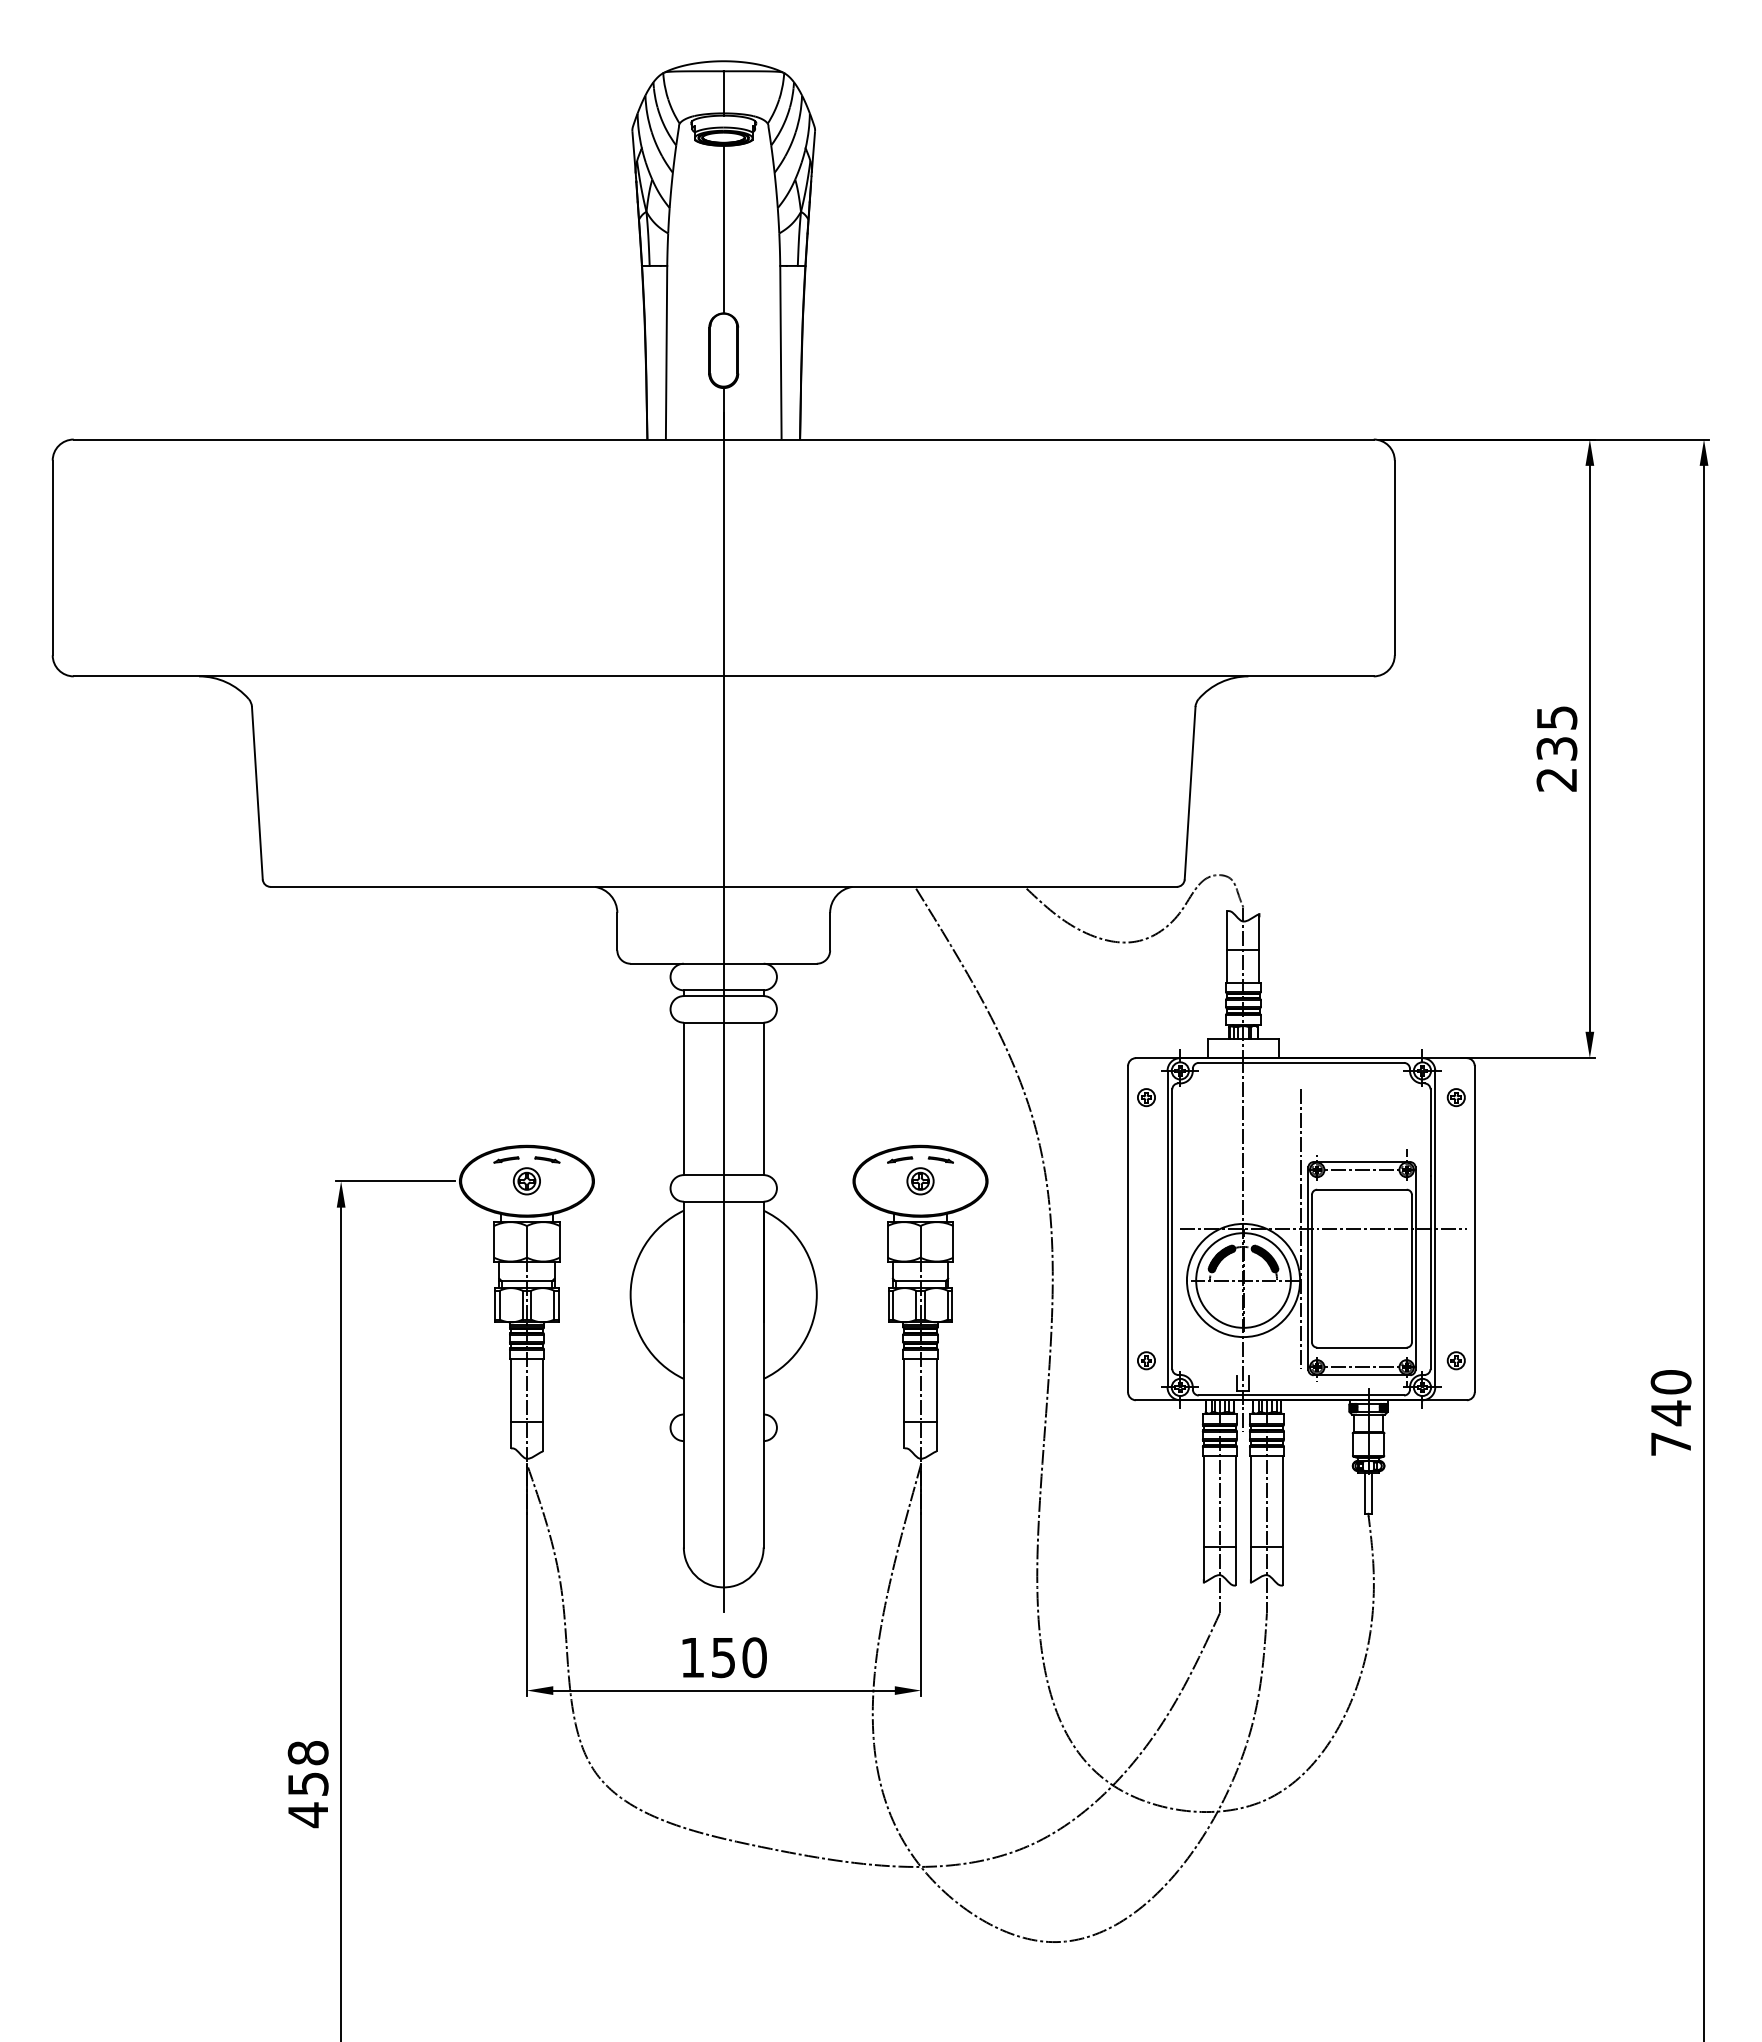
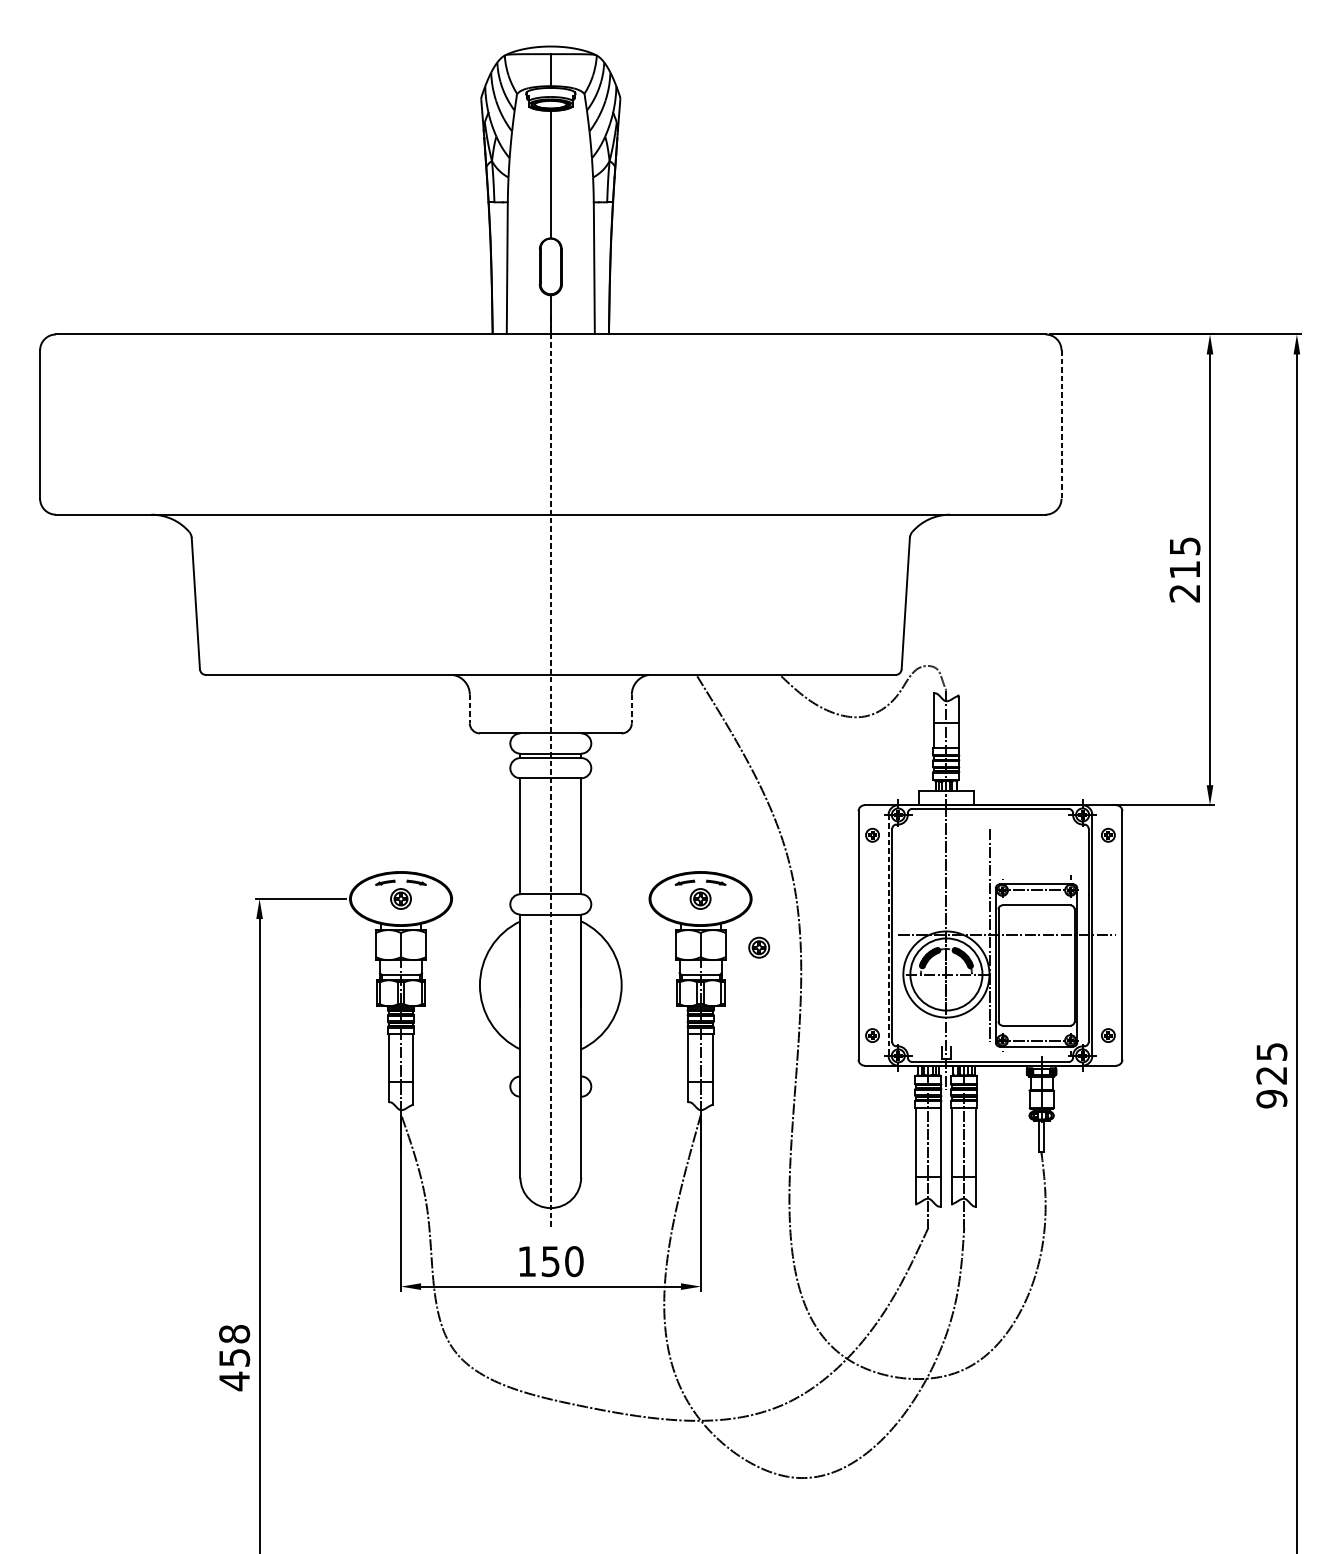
line: (1394, 558) -> (1061, 424), solid -> dashed
text: (1556, 748) -> (1184, 569), 235 -> 215
line: (617, 931) -> (469, 708), solid -> dashed
line: (830, 931) -> (632, 708), solid -> dashed
line: (723, 1012) -> (550, 770), solid -> dashed
line: (1167, 1229) -> (888, 935), solid -> dashed
part: (997, 1245) -> (759, 947), added
text: (1670, 1413) -> (1271, 1075), 740 -> 925

